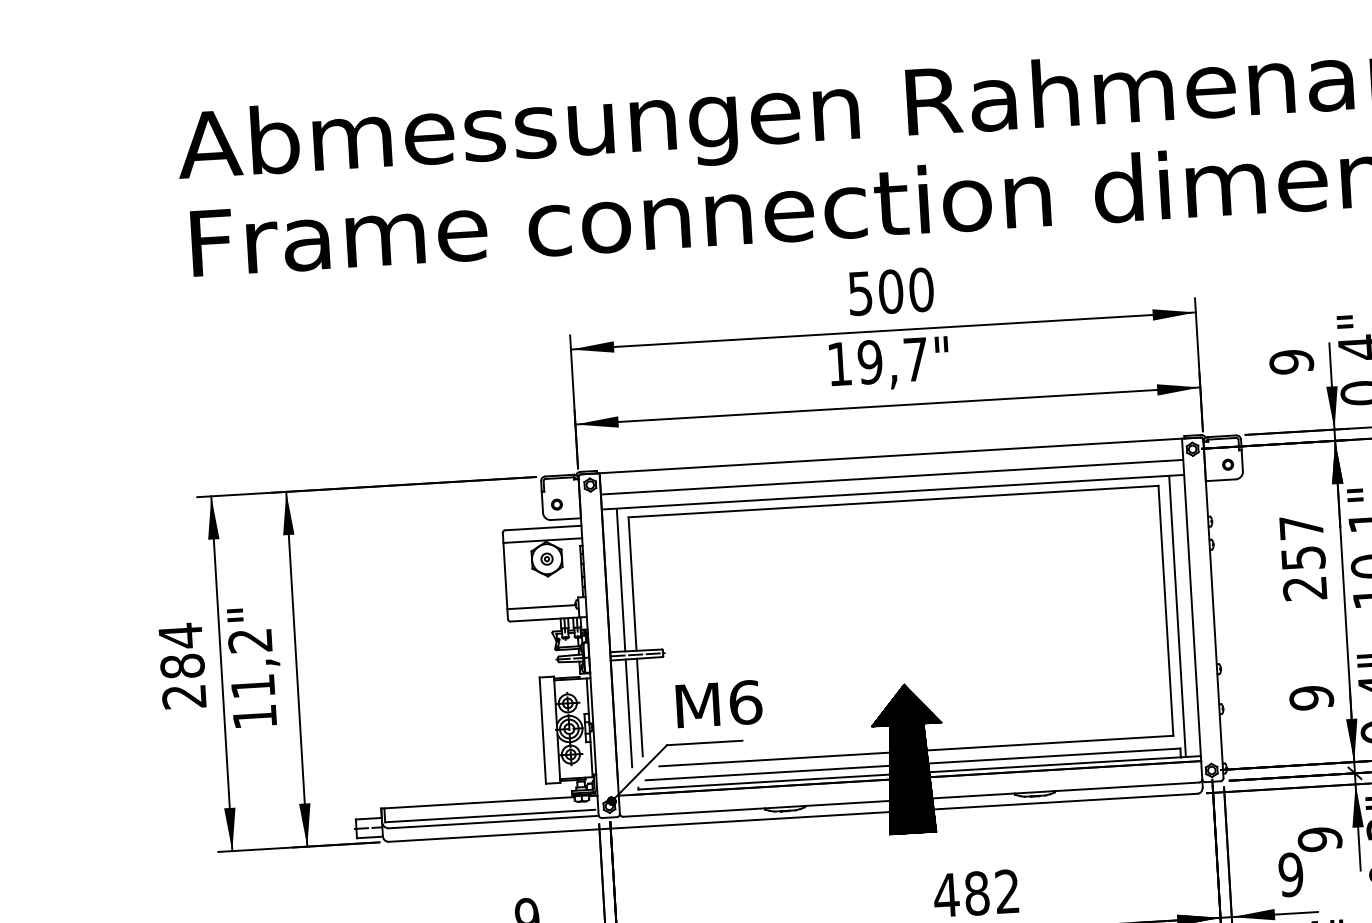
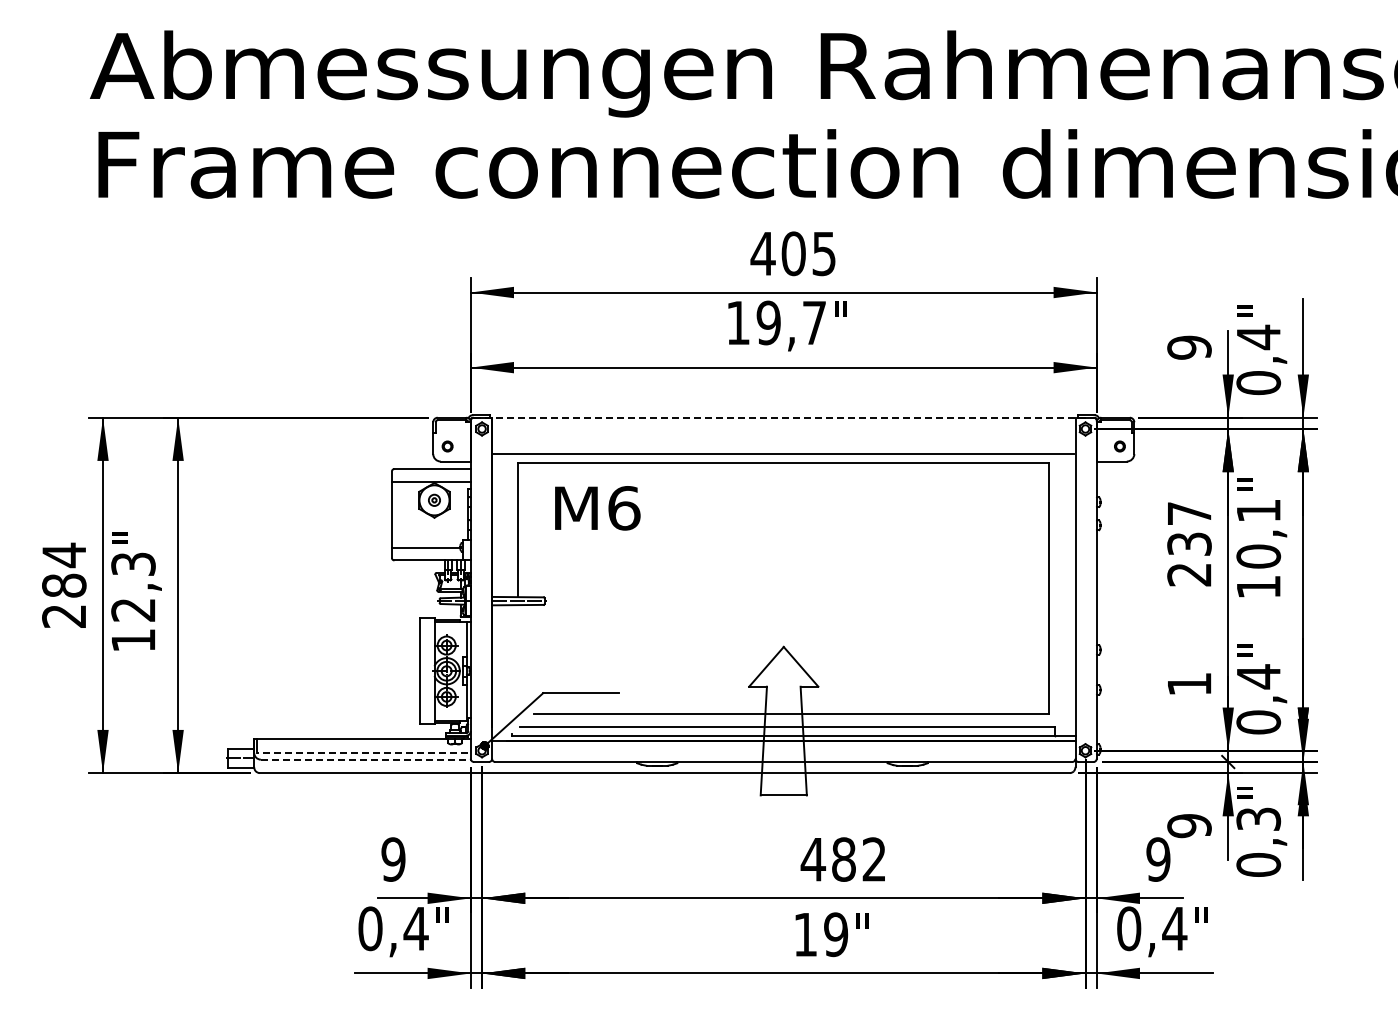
text: (890, 291) -> (793, 253), 500 -> 405
line: (890, 455) -> (783, 417), solid -> dashed
line: (891, 477) -> (783, 439), removed
text: (1303, 557) -> (1189, 543), 257 -> 237
line: (621, 579) -> (507, 525), removed
line: (1177, 616) -> (1060, 594), removed
text: (251, 663) -> (133, 586), 11,2 -> 12,3
text: (1311, 698) -> (1189, 684), 9 -> 1
text: (718, 704) -> (597, 508), moved
line: (639, 707) -> (518, 653), removed
line: (629, 713) -> (507, 659), removed
hatch: (908, 758) -> (783, 720), removed
line: (490, 816) -> (362, 753), solid -> dashed
line: (494, 821) -> (366, 759), solid -> dashed

